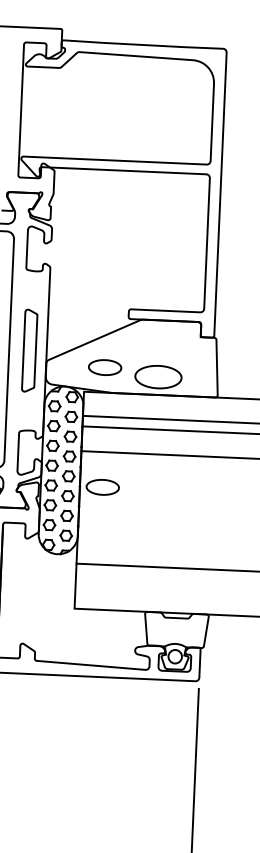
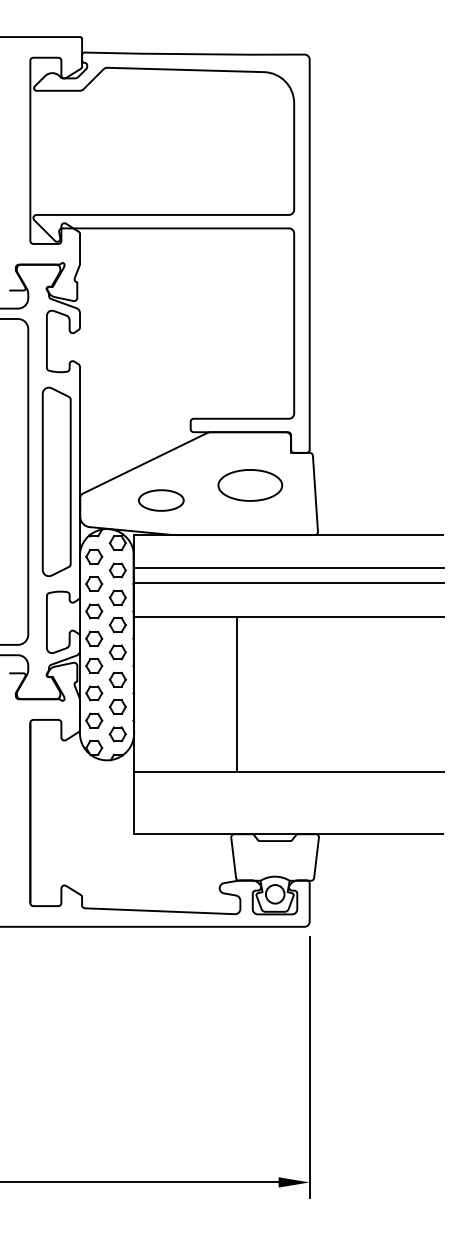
part: (29, 350) -> (56, 481), size x1.67
part: (158, 377) -> (250, 485), moved
part: (102, 487) -> (165, 665), removed
line: (154, 510) -> (237, 694), added

